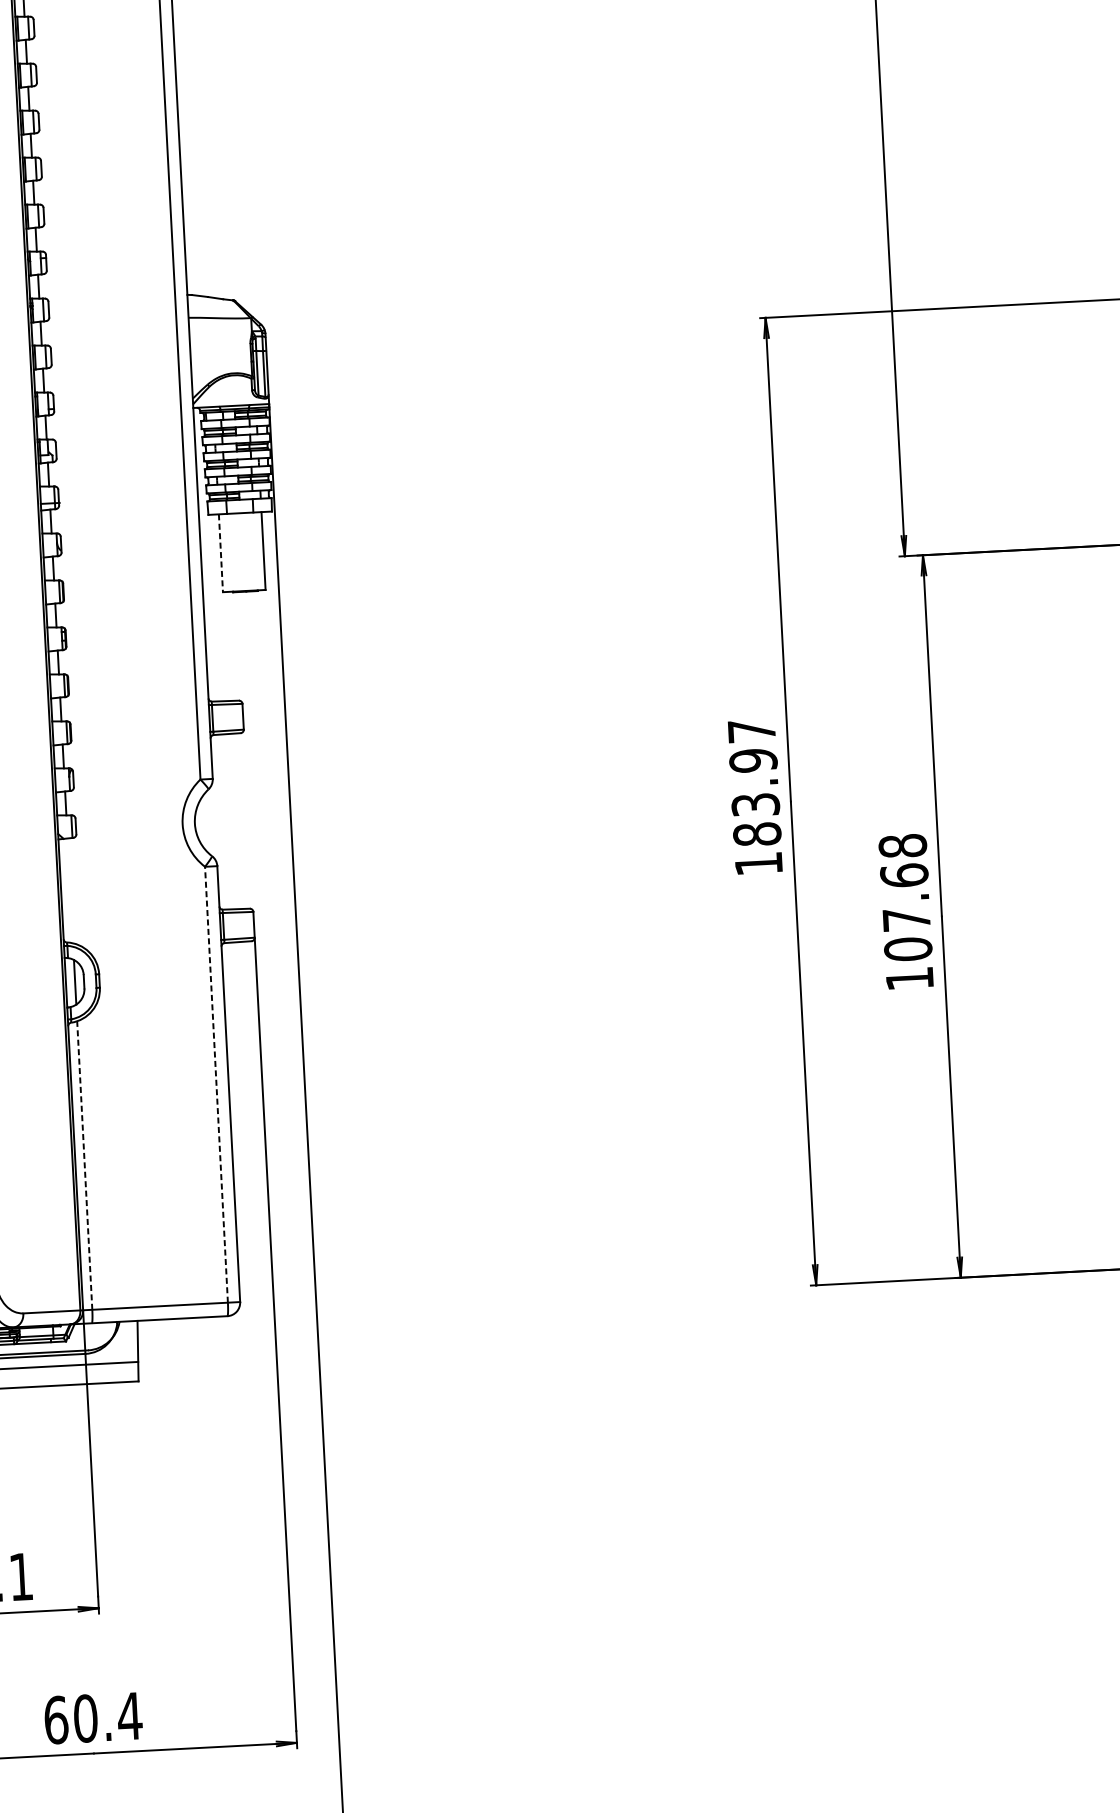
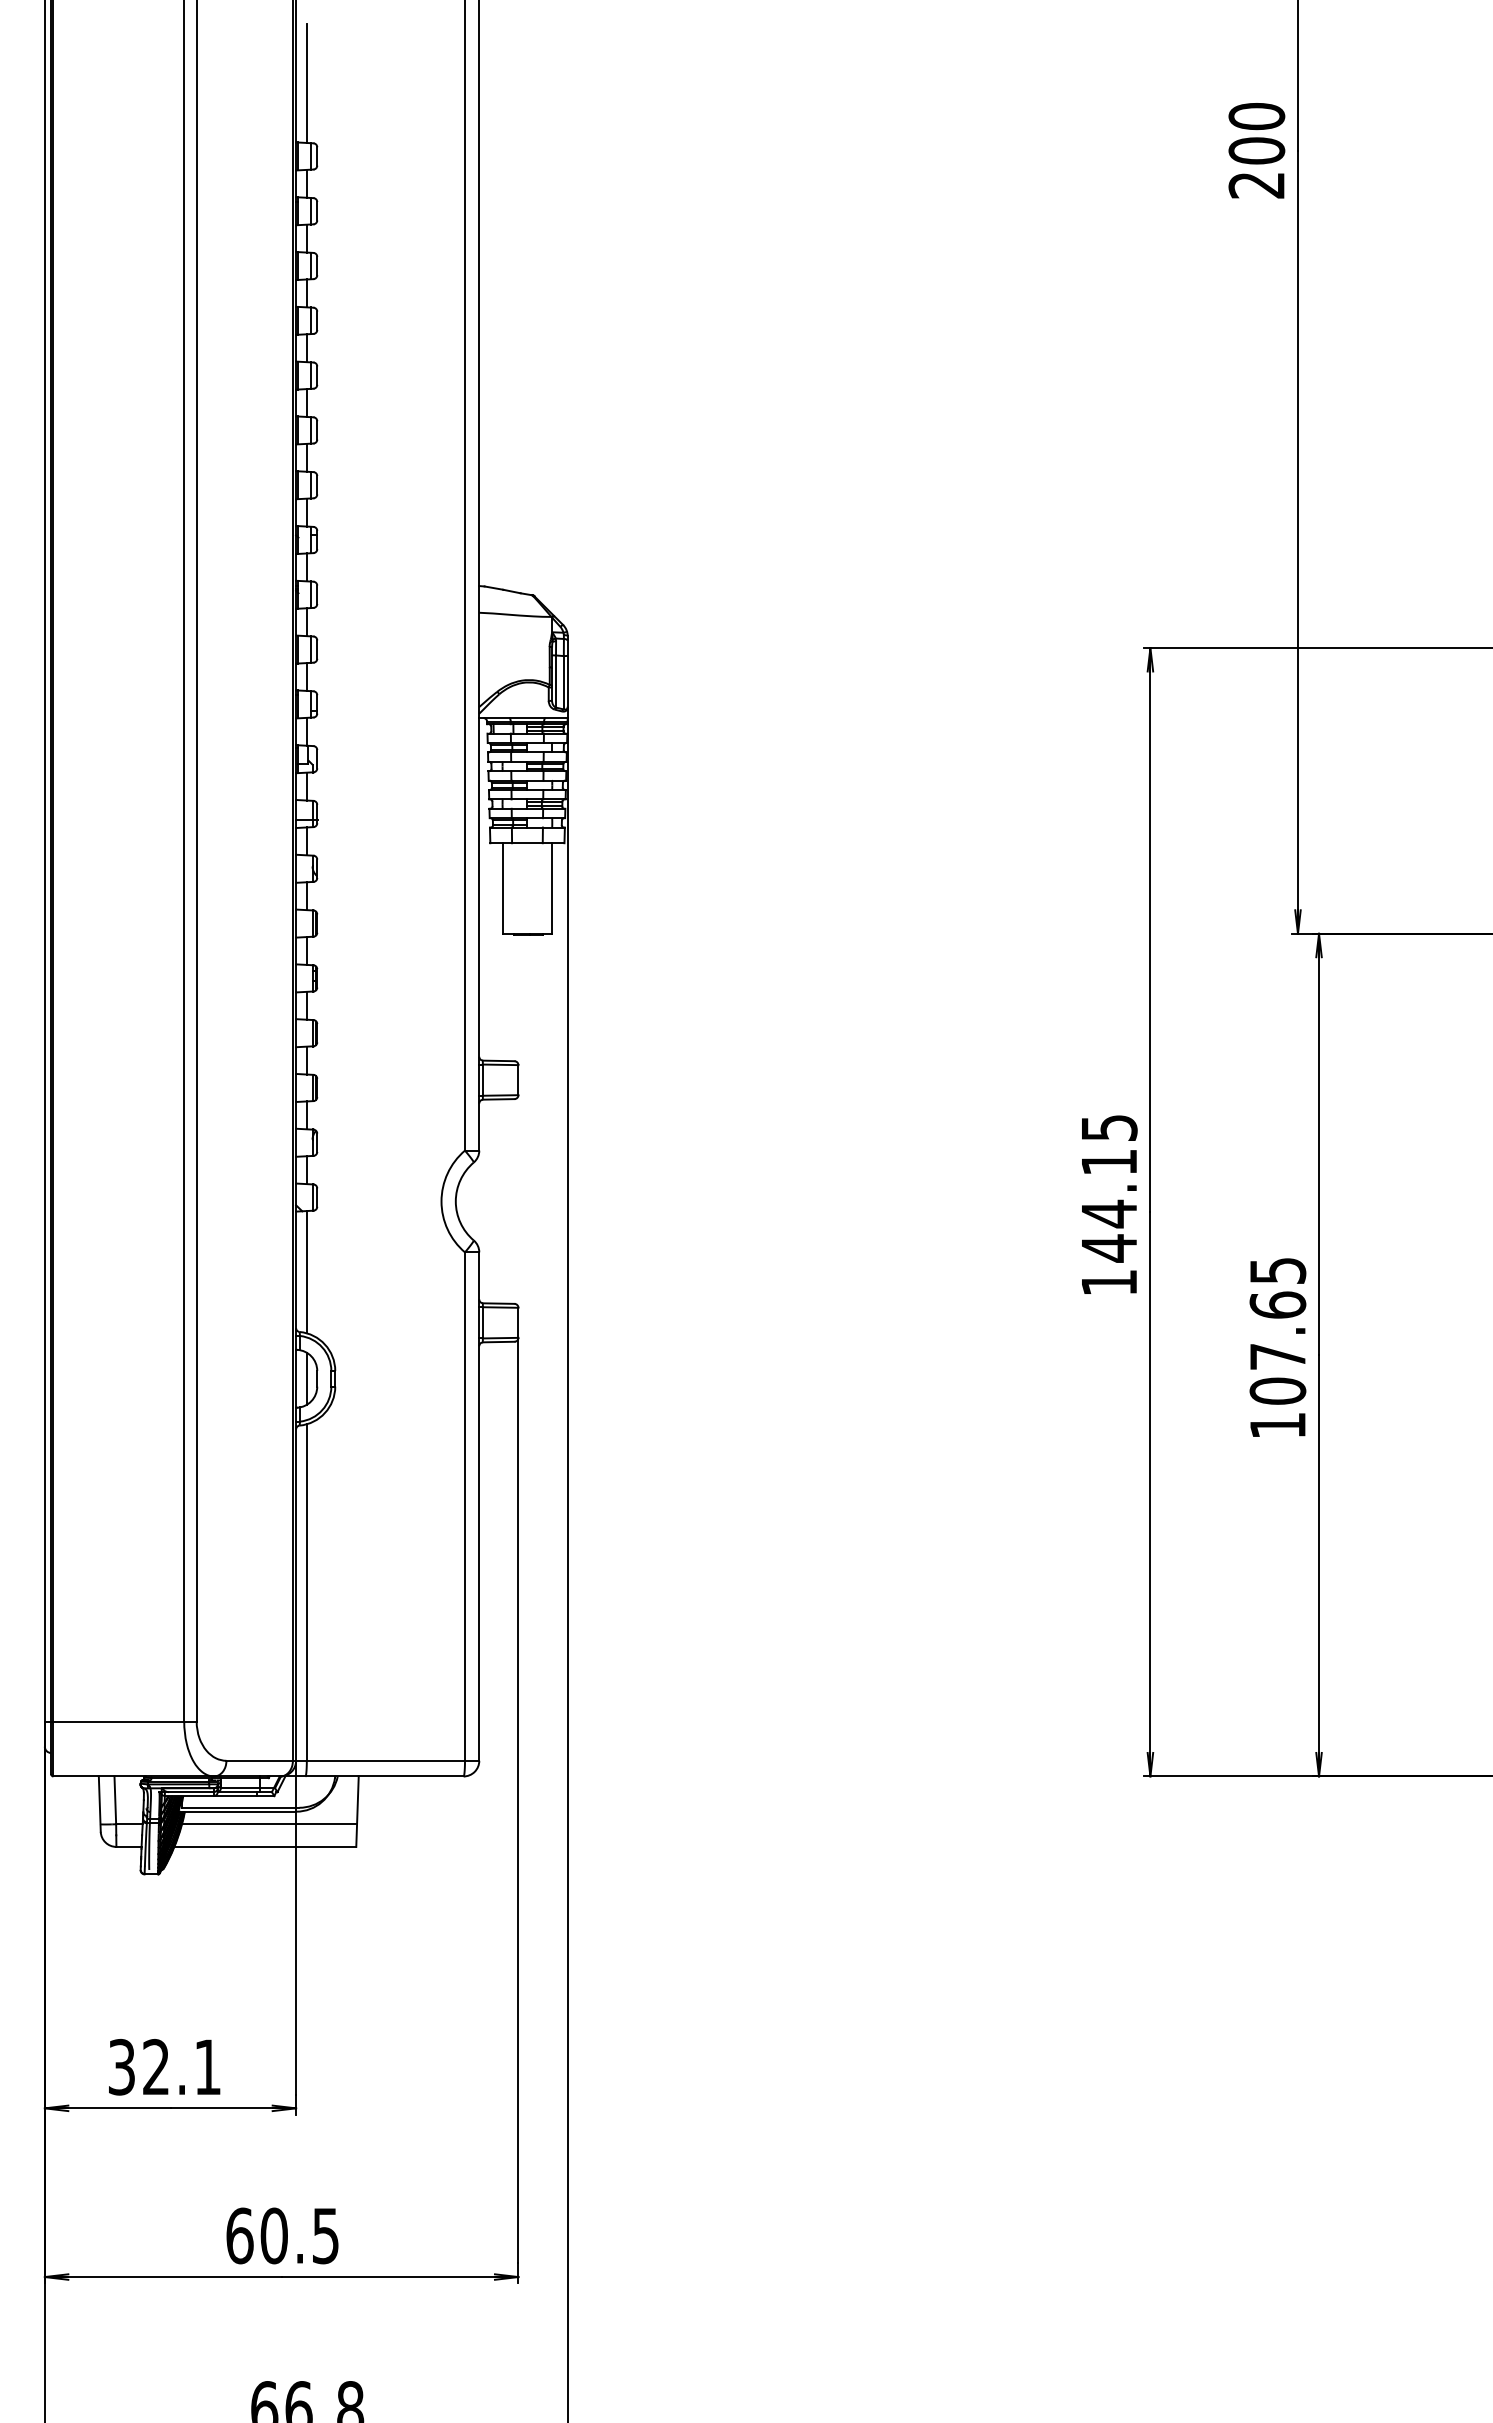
line: (220, 554) -> (502, 889), dashed -> solid
text: (754, 783) -> (1109, 1188), 183.97 -> 144.15
text: (902, 845) -> (1277, 1270), 107.68 -> 107.65
line: (70, 891) -> (306, 1272), added
line: (216, 1084) -> (465, 1506), dashed -> solid
line: (84, 1165) -> (306, 1592), dashed -> solid
text: (129, 1716) -> (325, 2236), 60.4 -> 60.5

